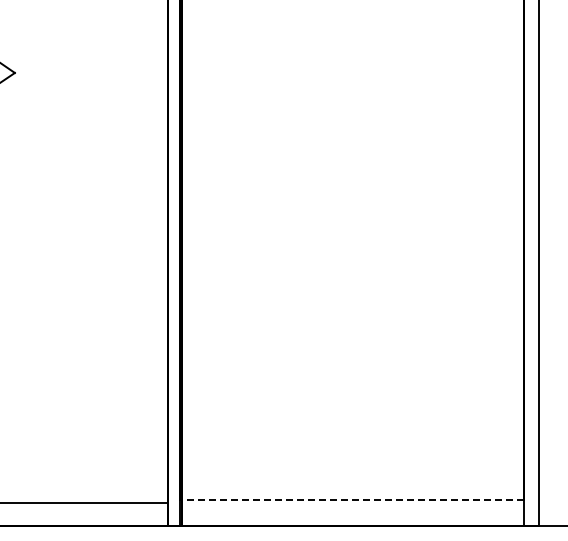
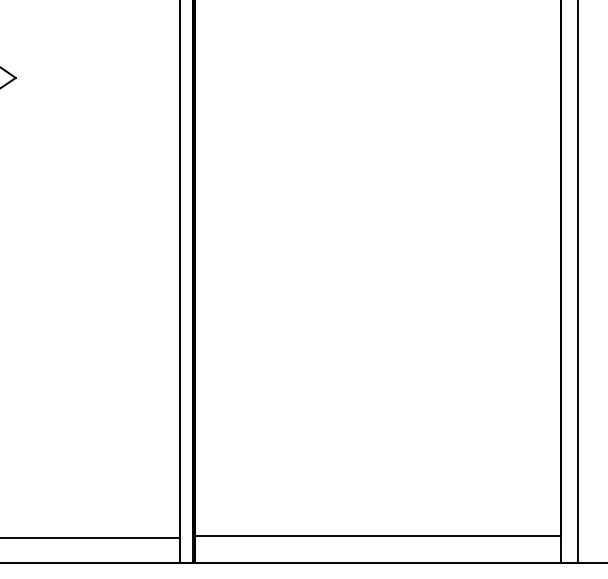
line: (352, 500) -> (377, 535), dashed -> solid

